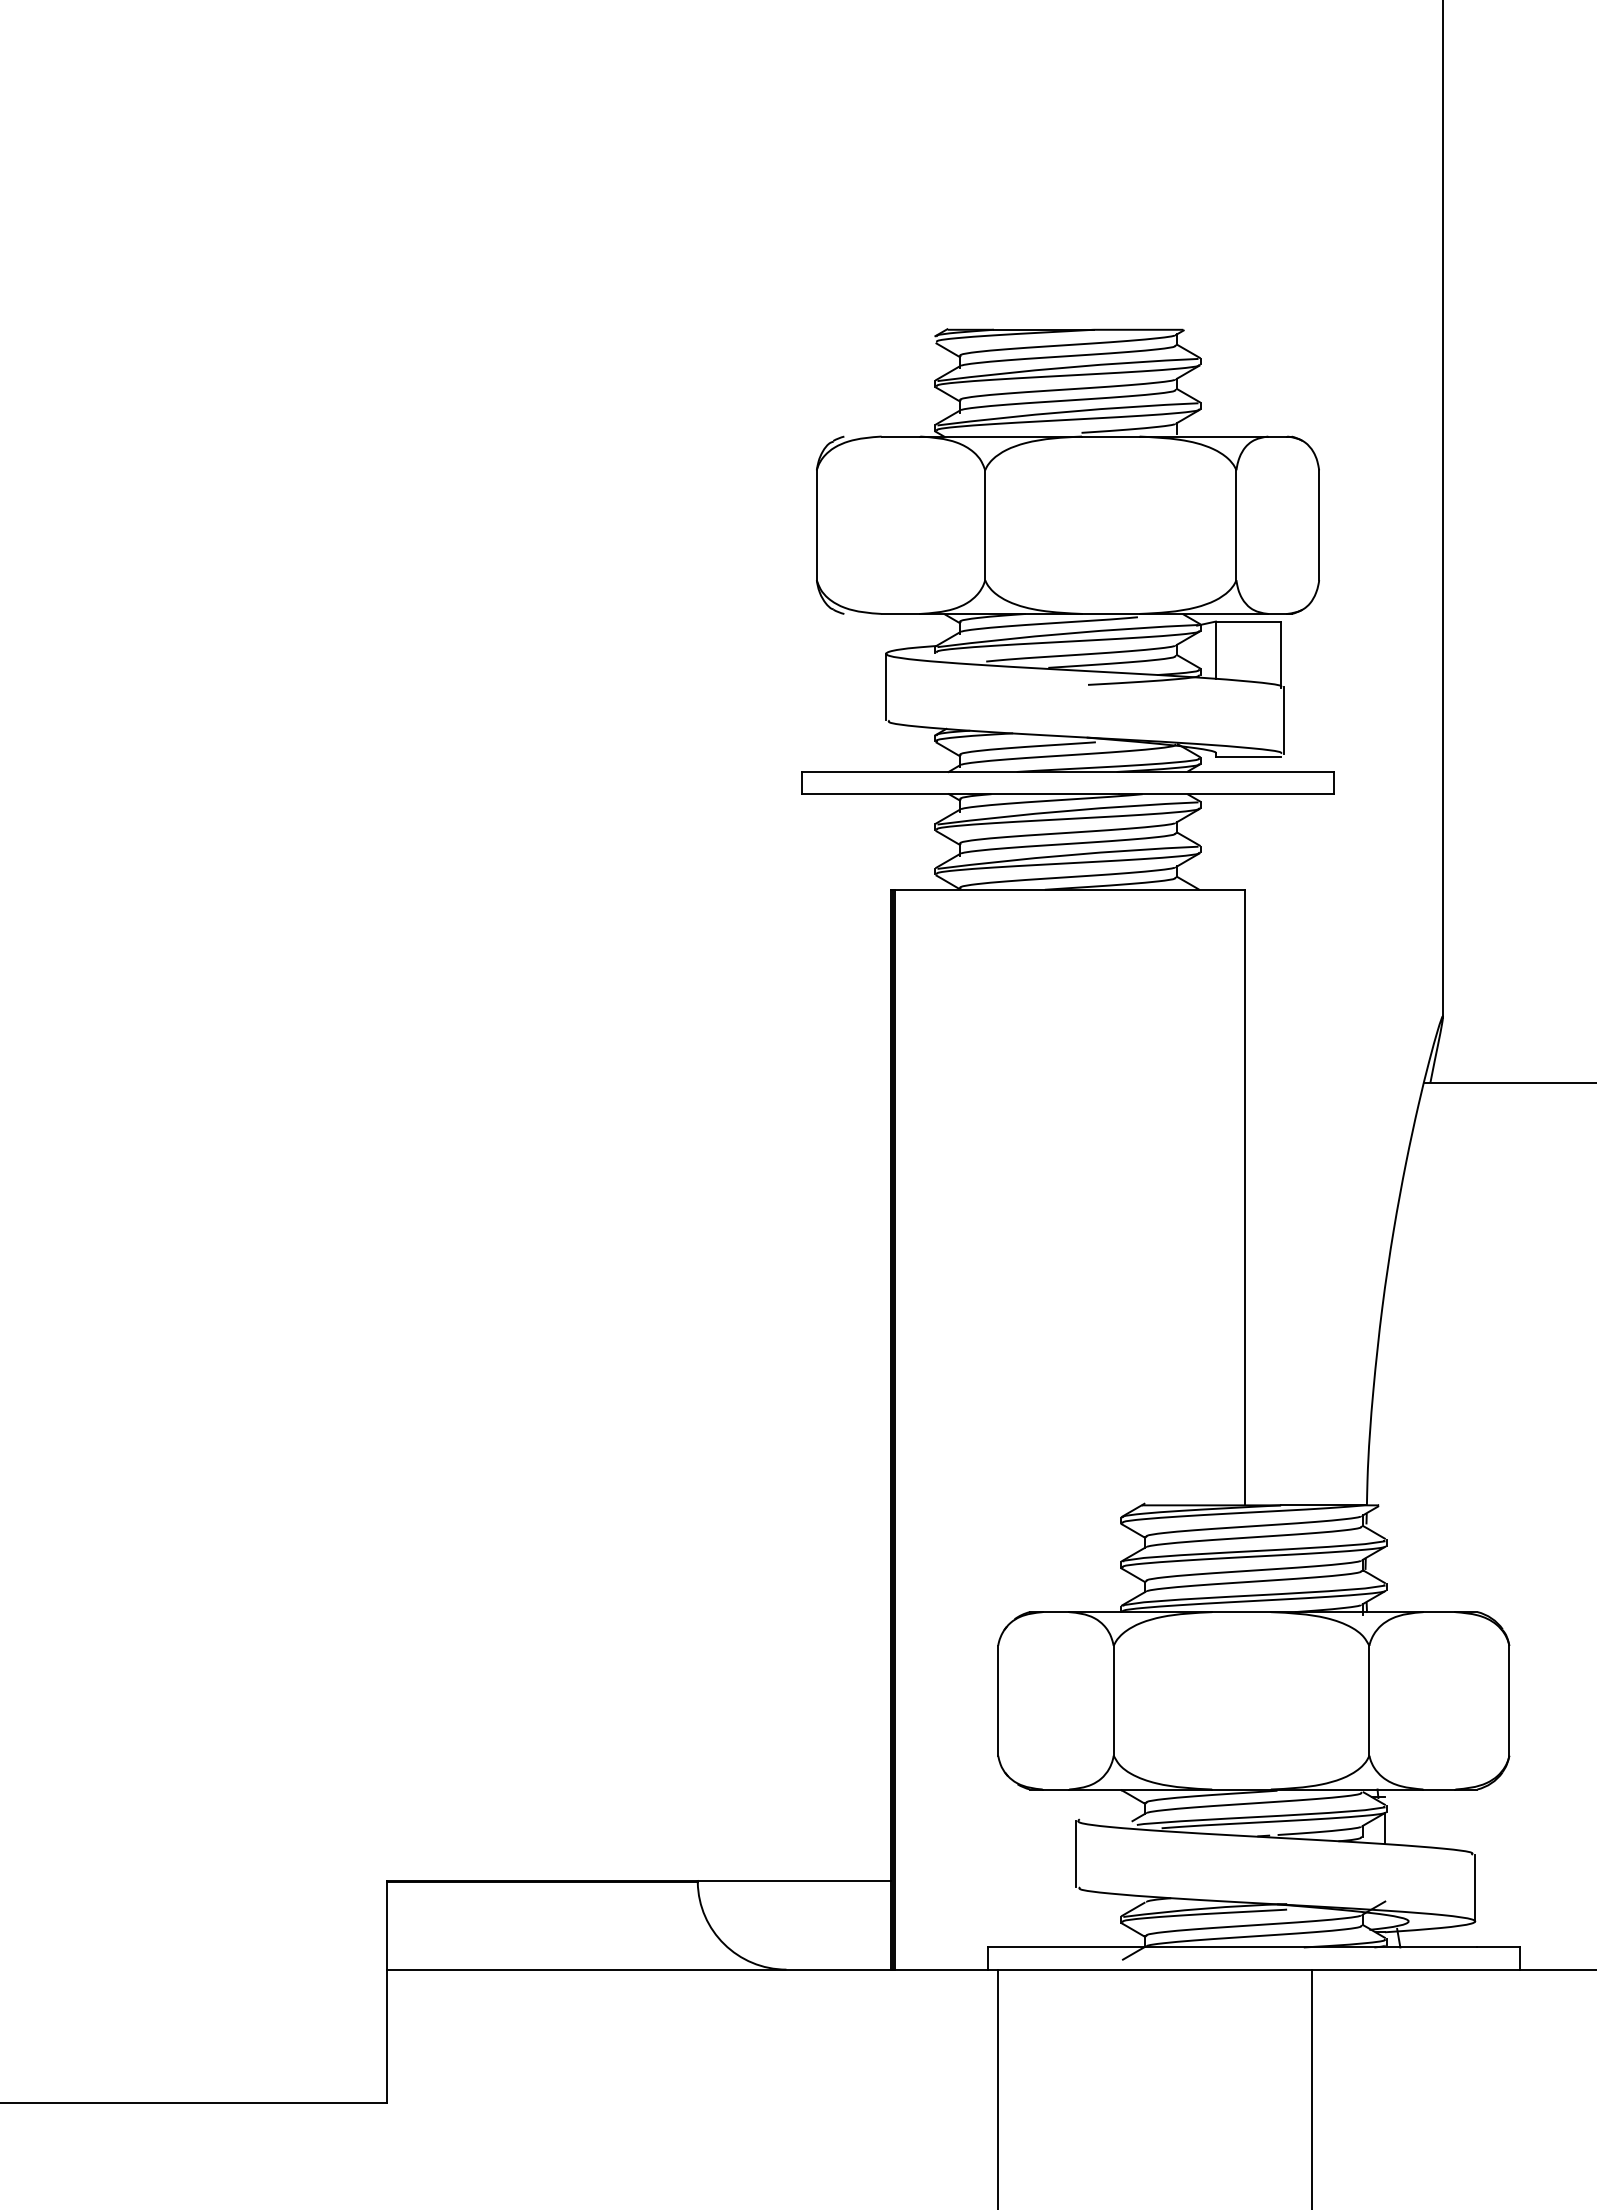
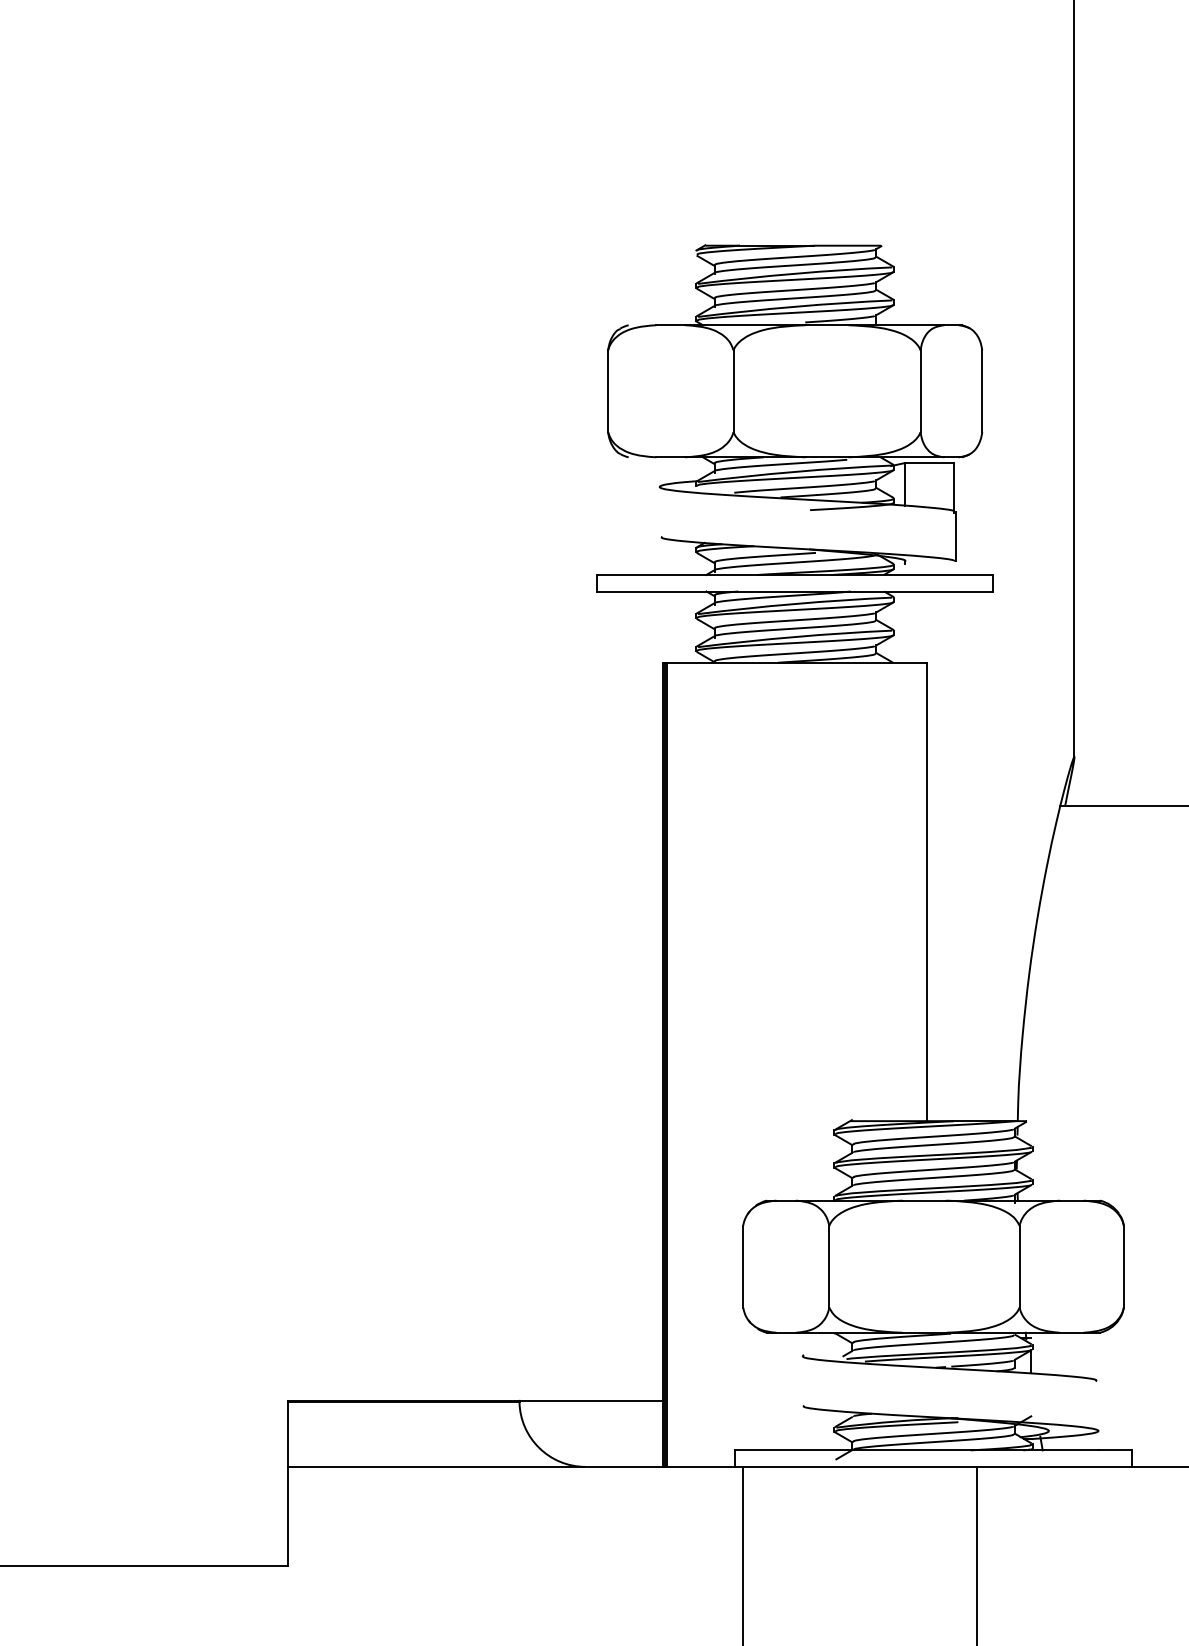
line: (885, 686) -> (659, 511), removed
line: (1248, 756) -> (929, 563), removed
line: (1076, 1853) -> (801, 1380), removed
line: (1475, 1887) -> (1098, 1405), removed

